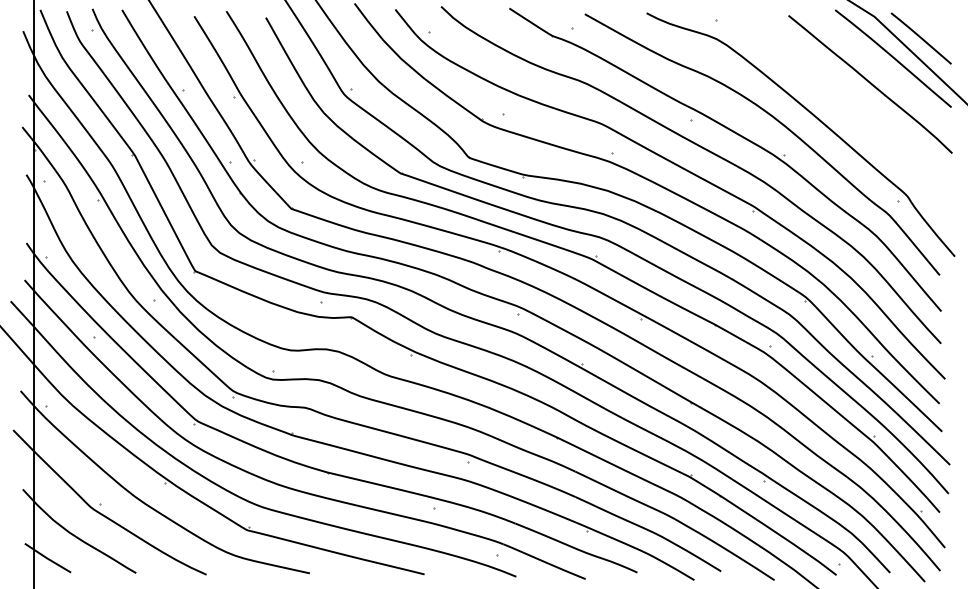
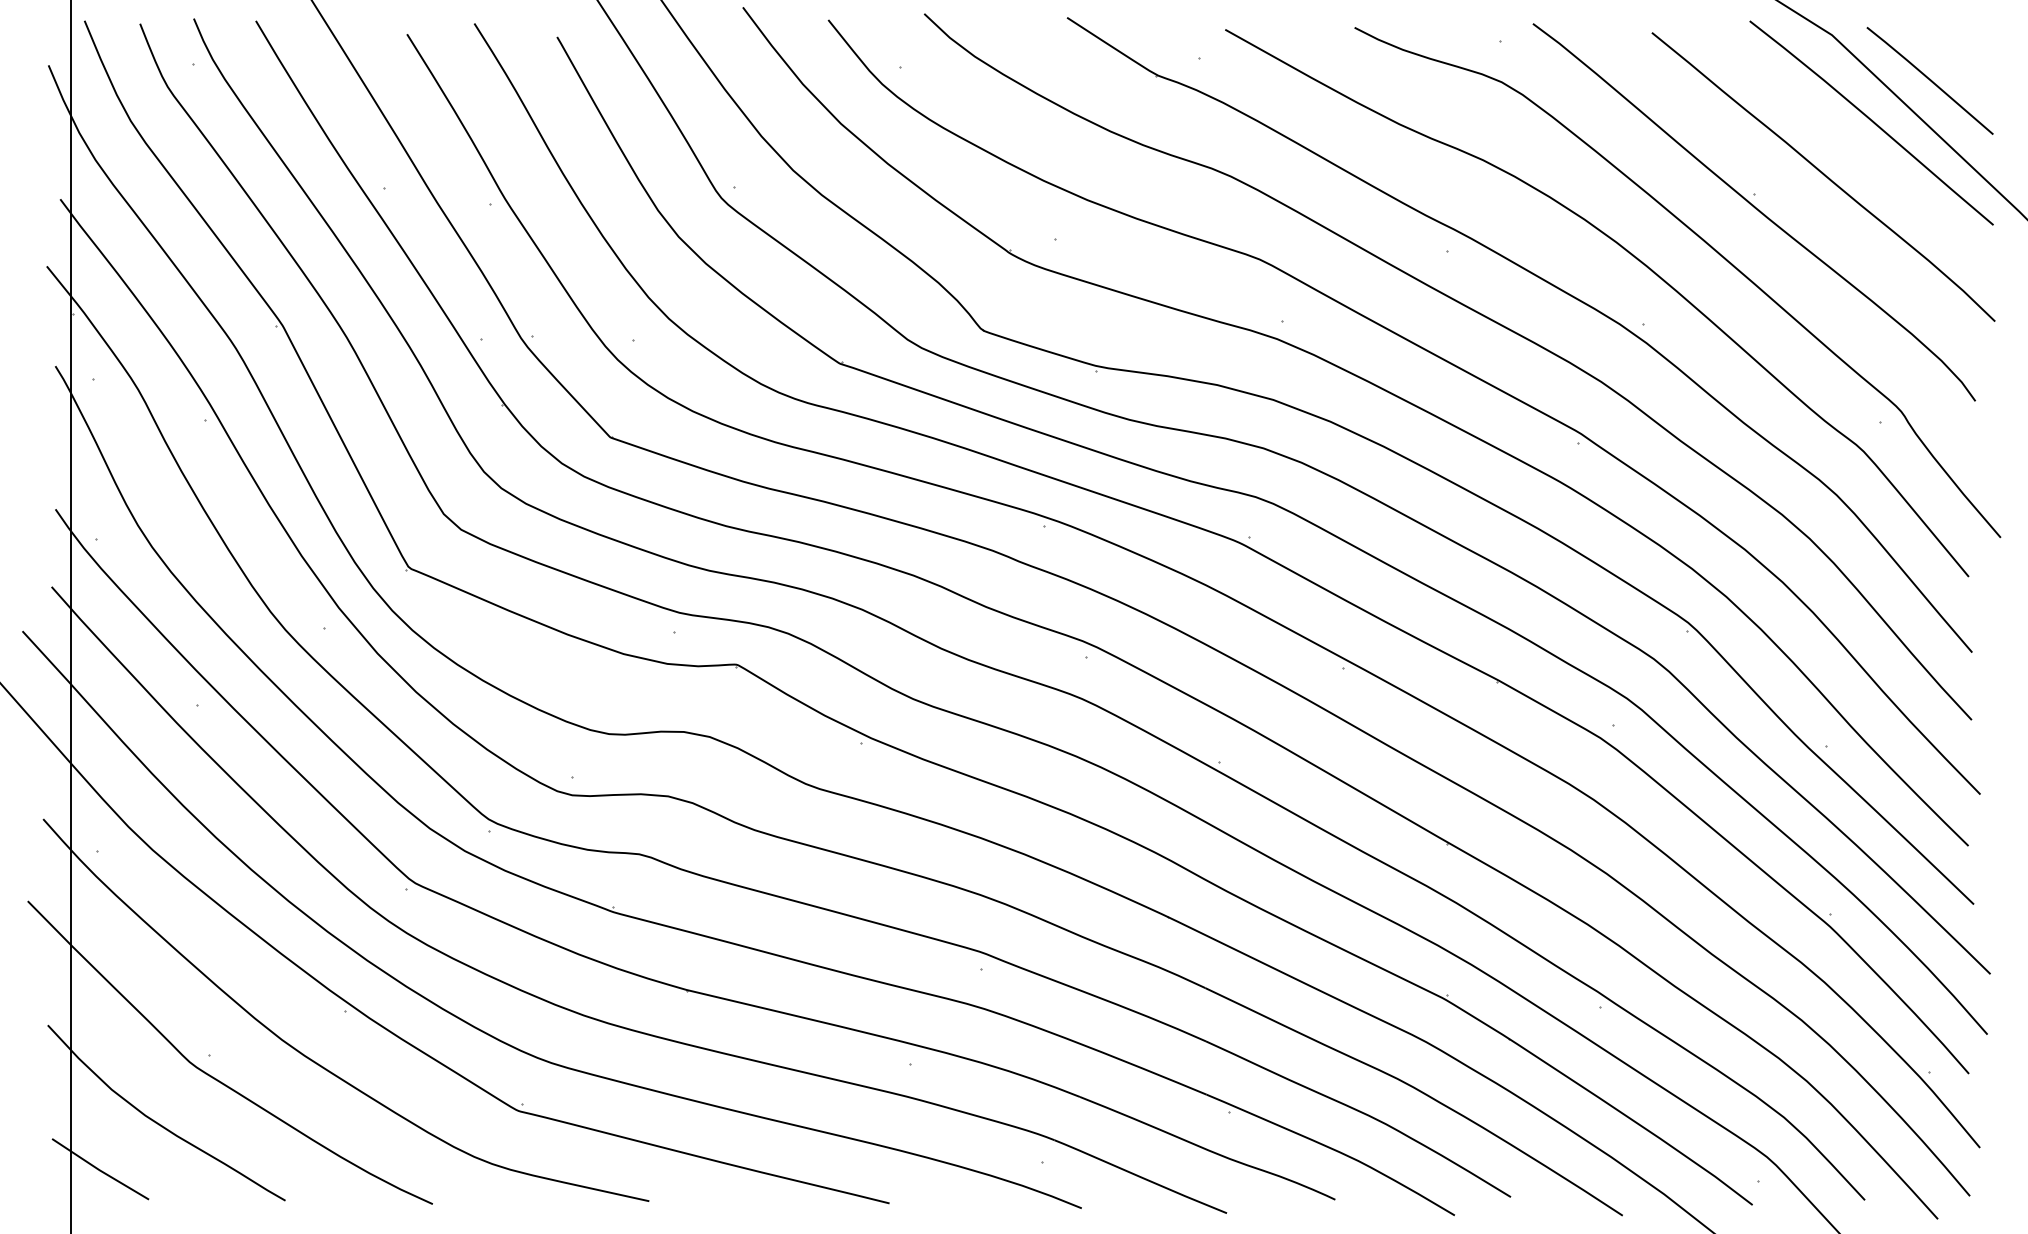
part: (837, 100) -> (1754, 210), added

